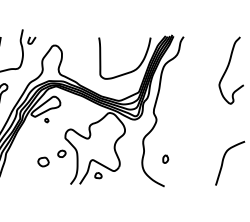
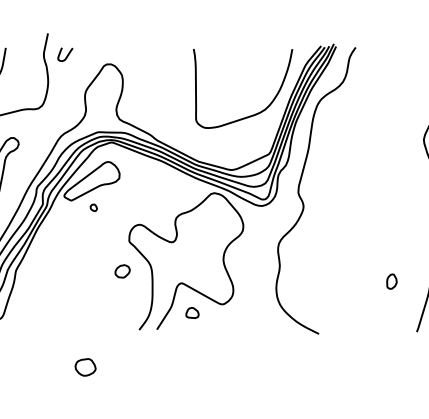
part: (165, 158) -> (391, 280), moved
part: (43, 161) -> (85, 366), moved

